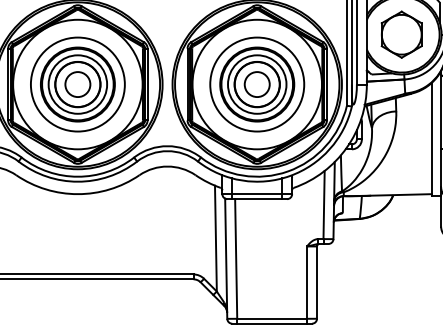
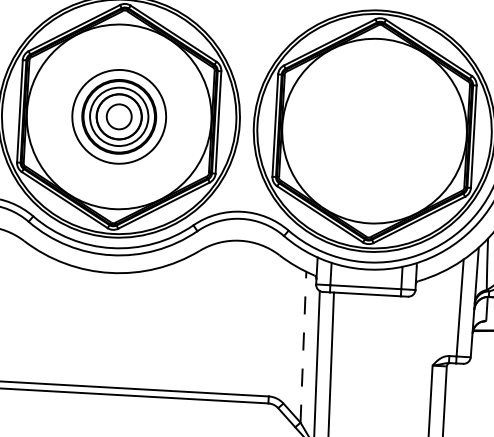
part: (77, 84) -> (118, 116), size x0.7
part: (257, 84) -> (374, 131), removed
line: (215, 238) -> (302, 347), solid -> dashed

